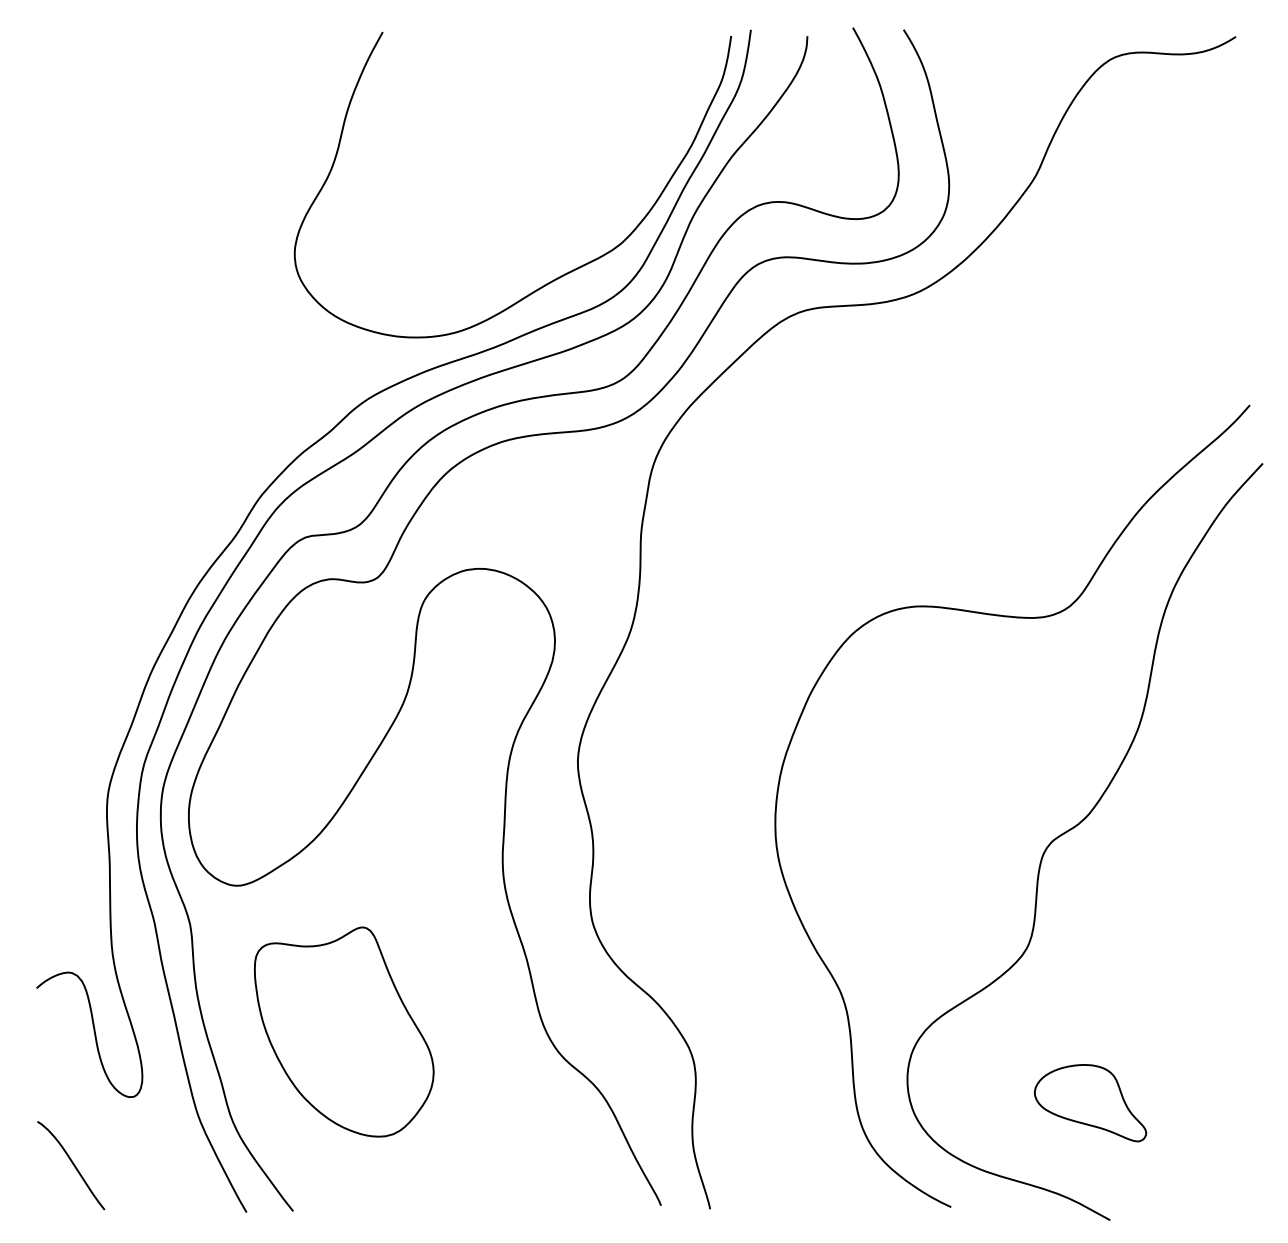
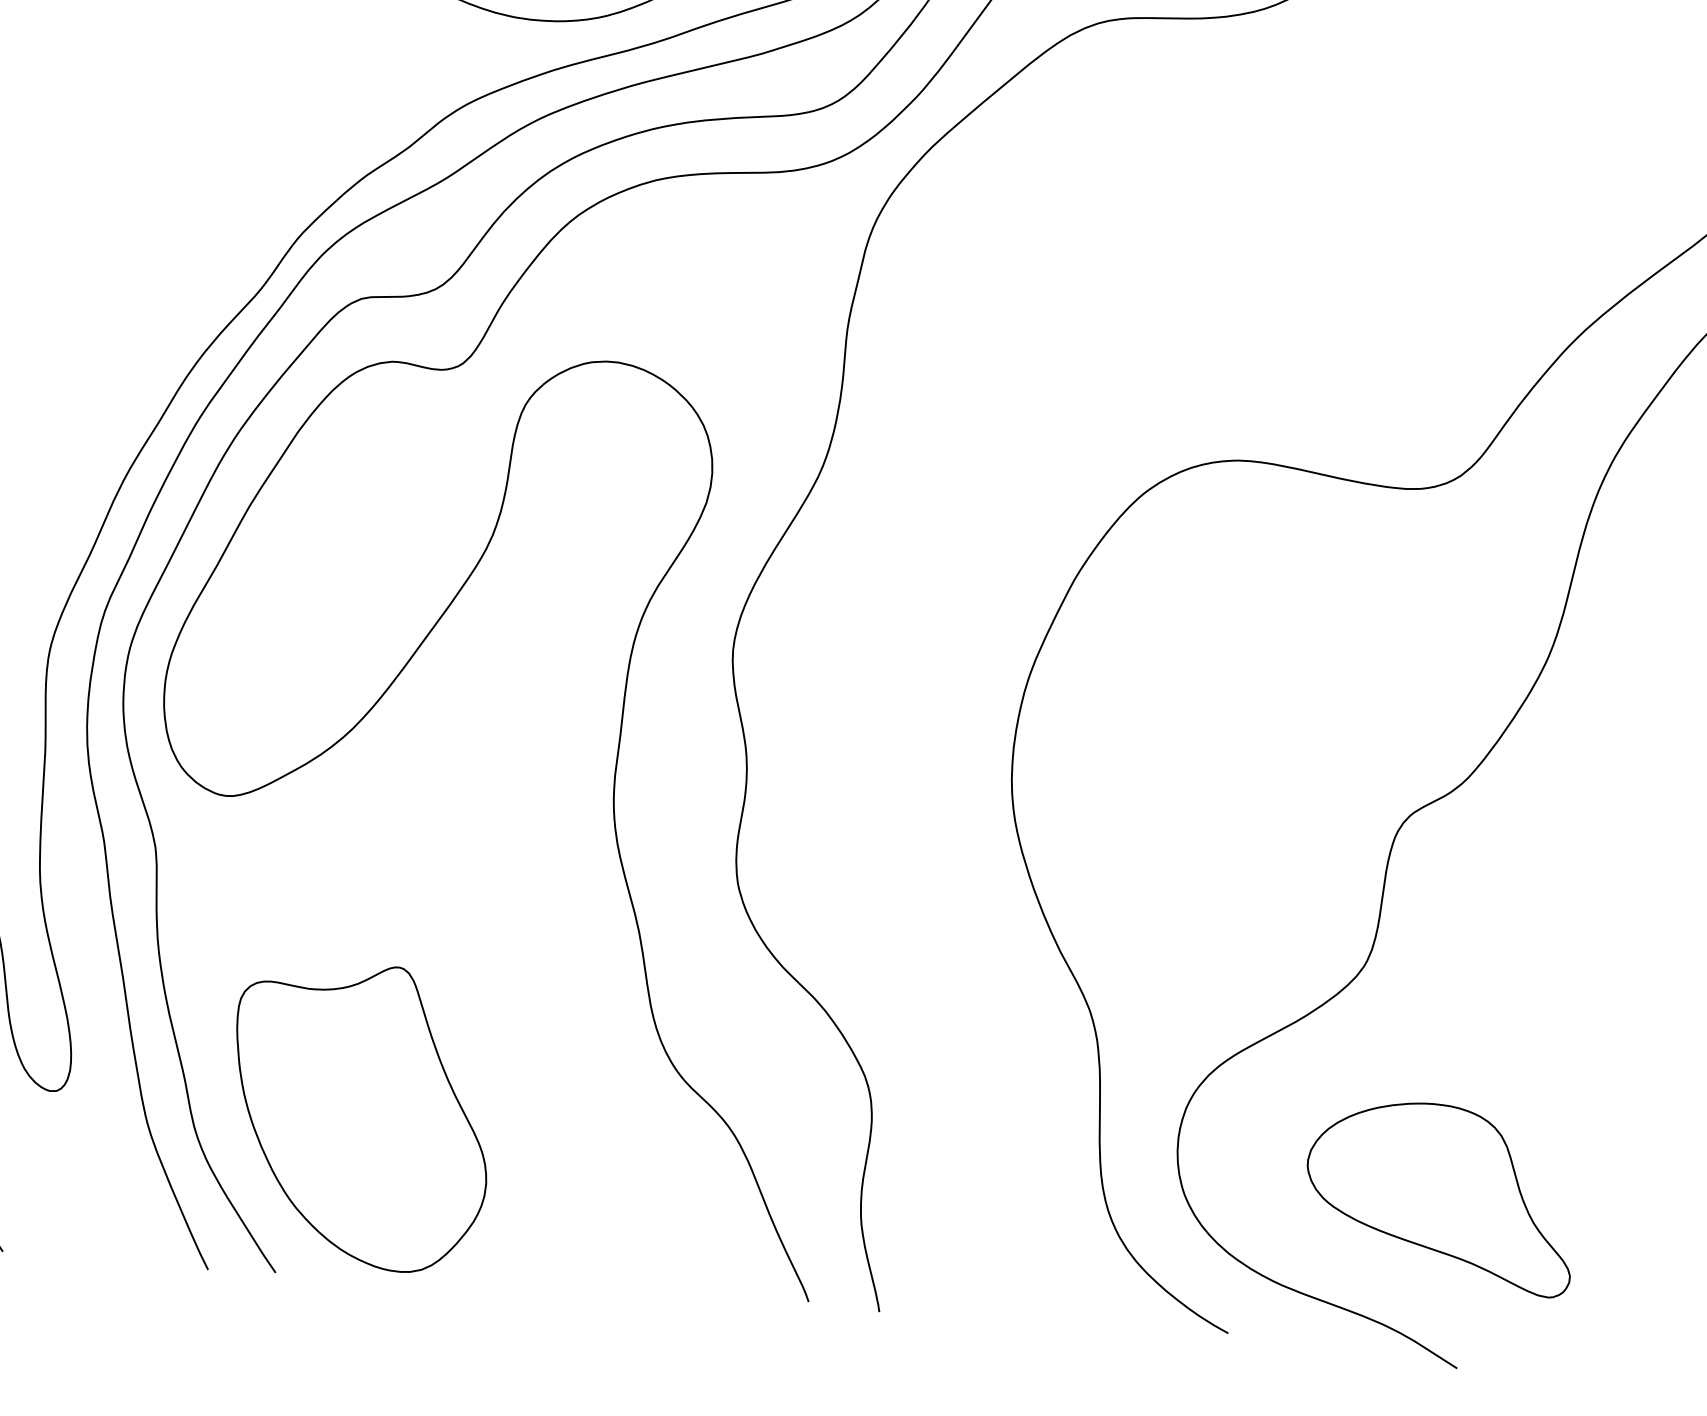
part: (344, 1031) -> (361, 1116), moved
part: (1090, 1102) -> (1440, 1196), size x1.67

